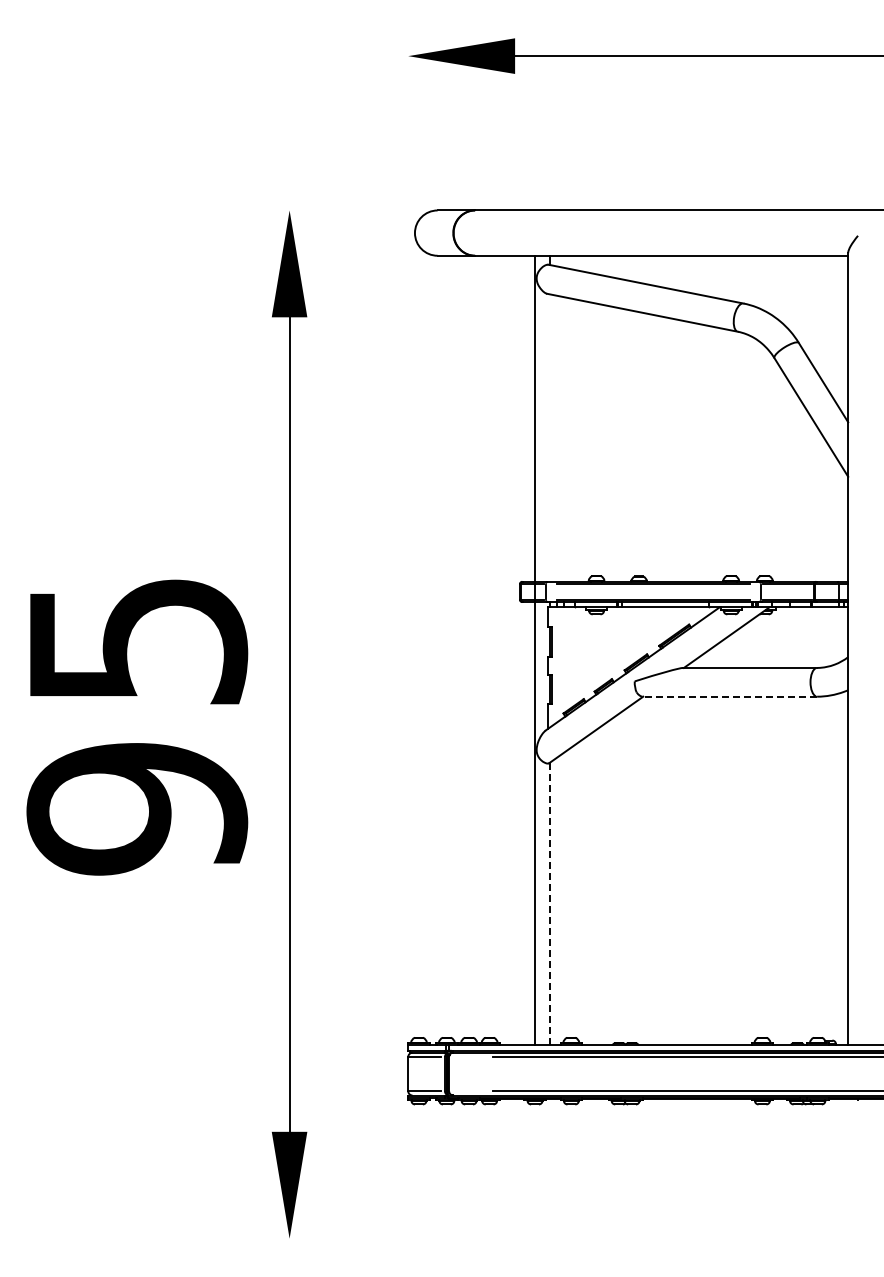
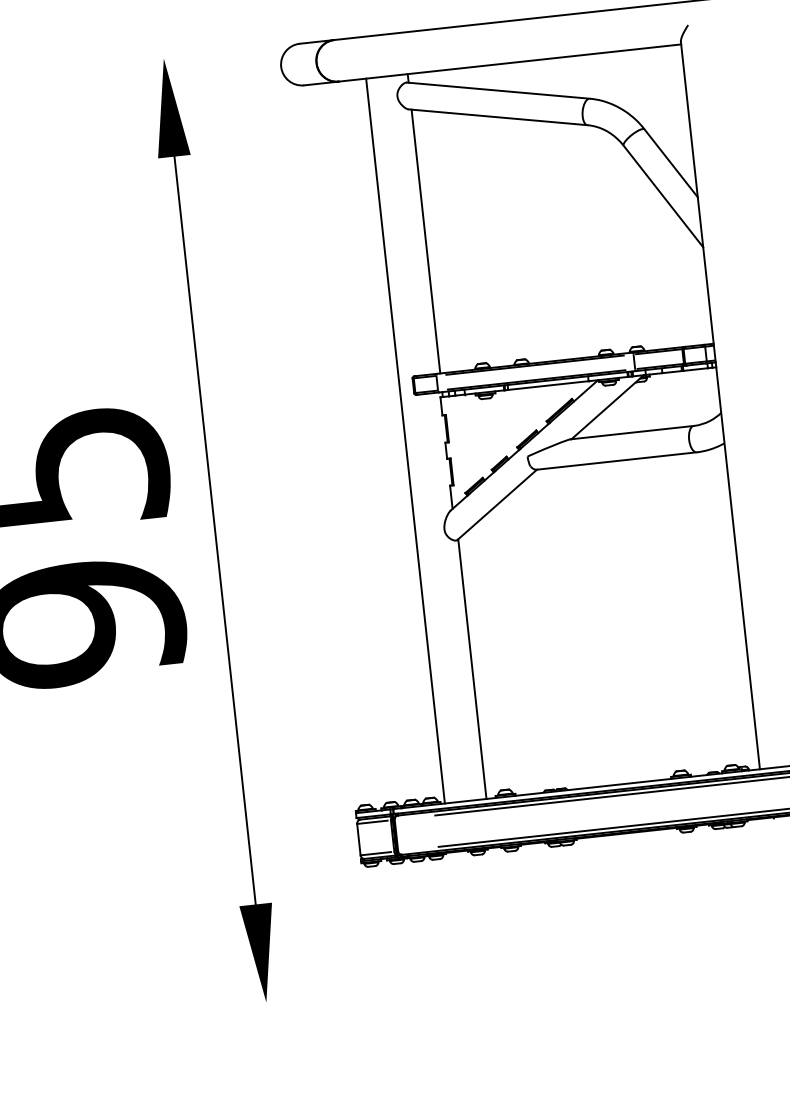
line: (550, 437) -> (425, 240), added
line: (535, 650) -> (405, 441), moved
line: (729, 696) -> (616, 460), dashed -> solid
line: (550, 903) -> (472, 668), dashed -> solid

